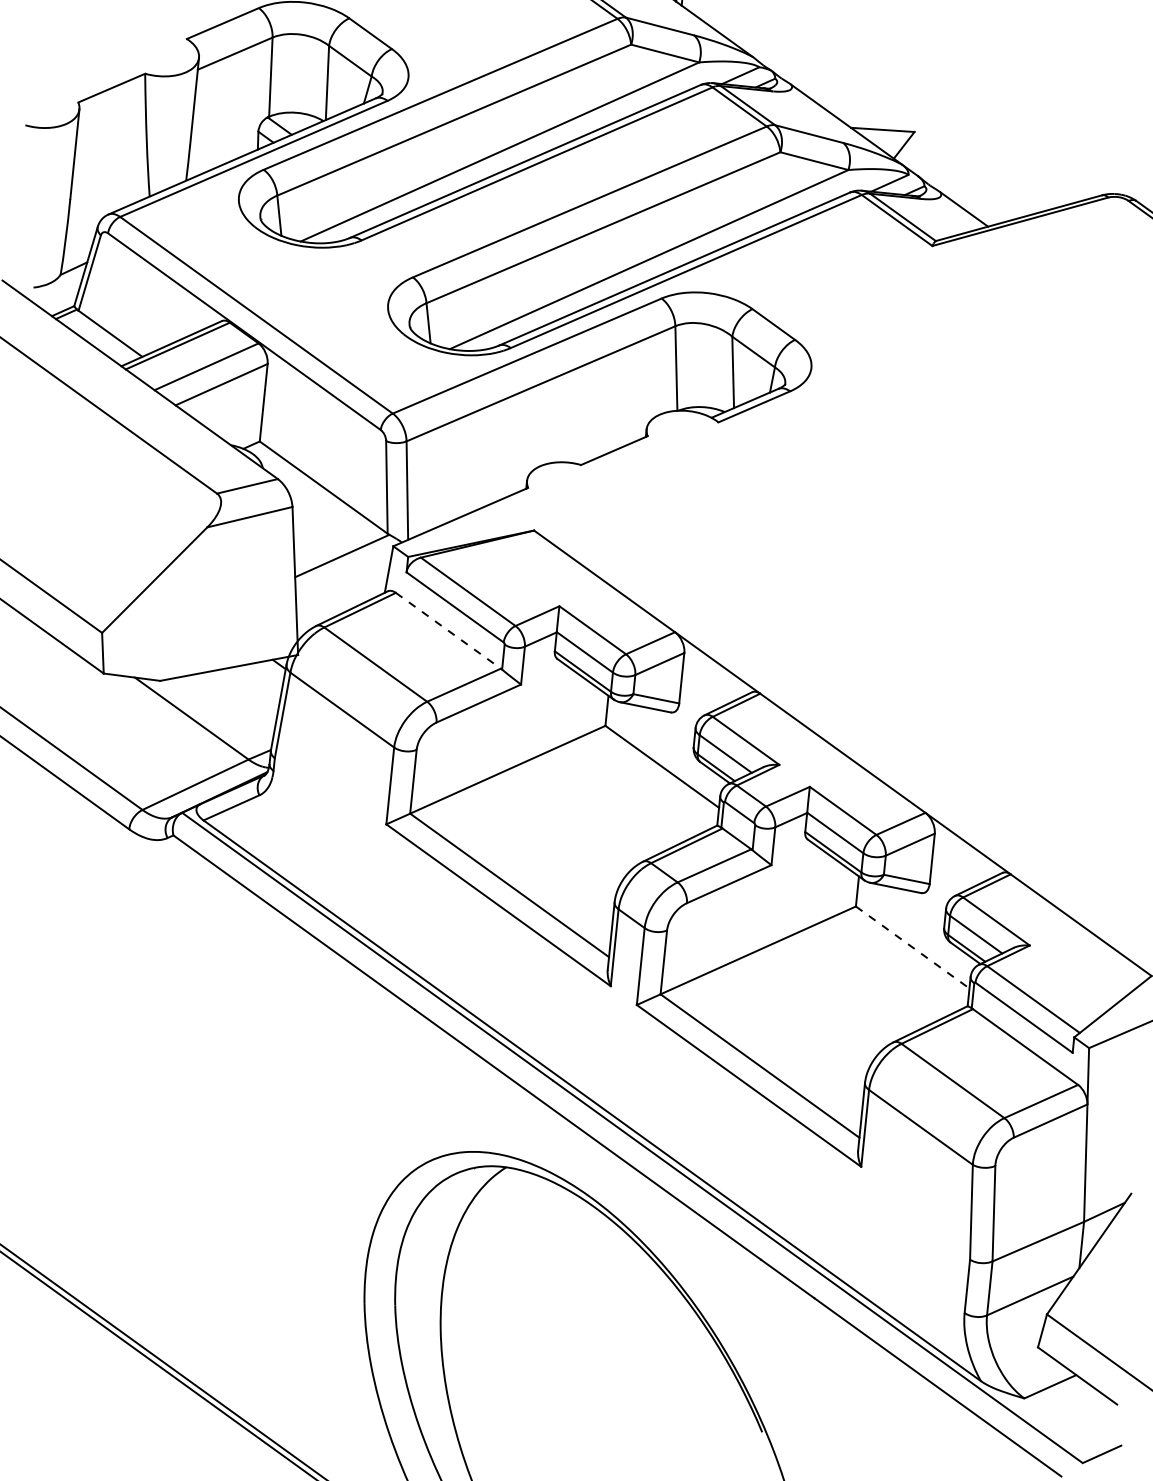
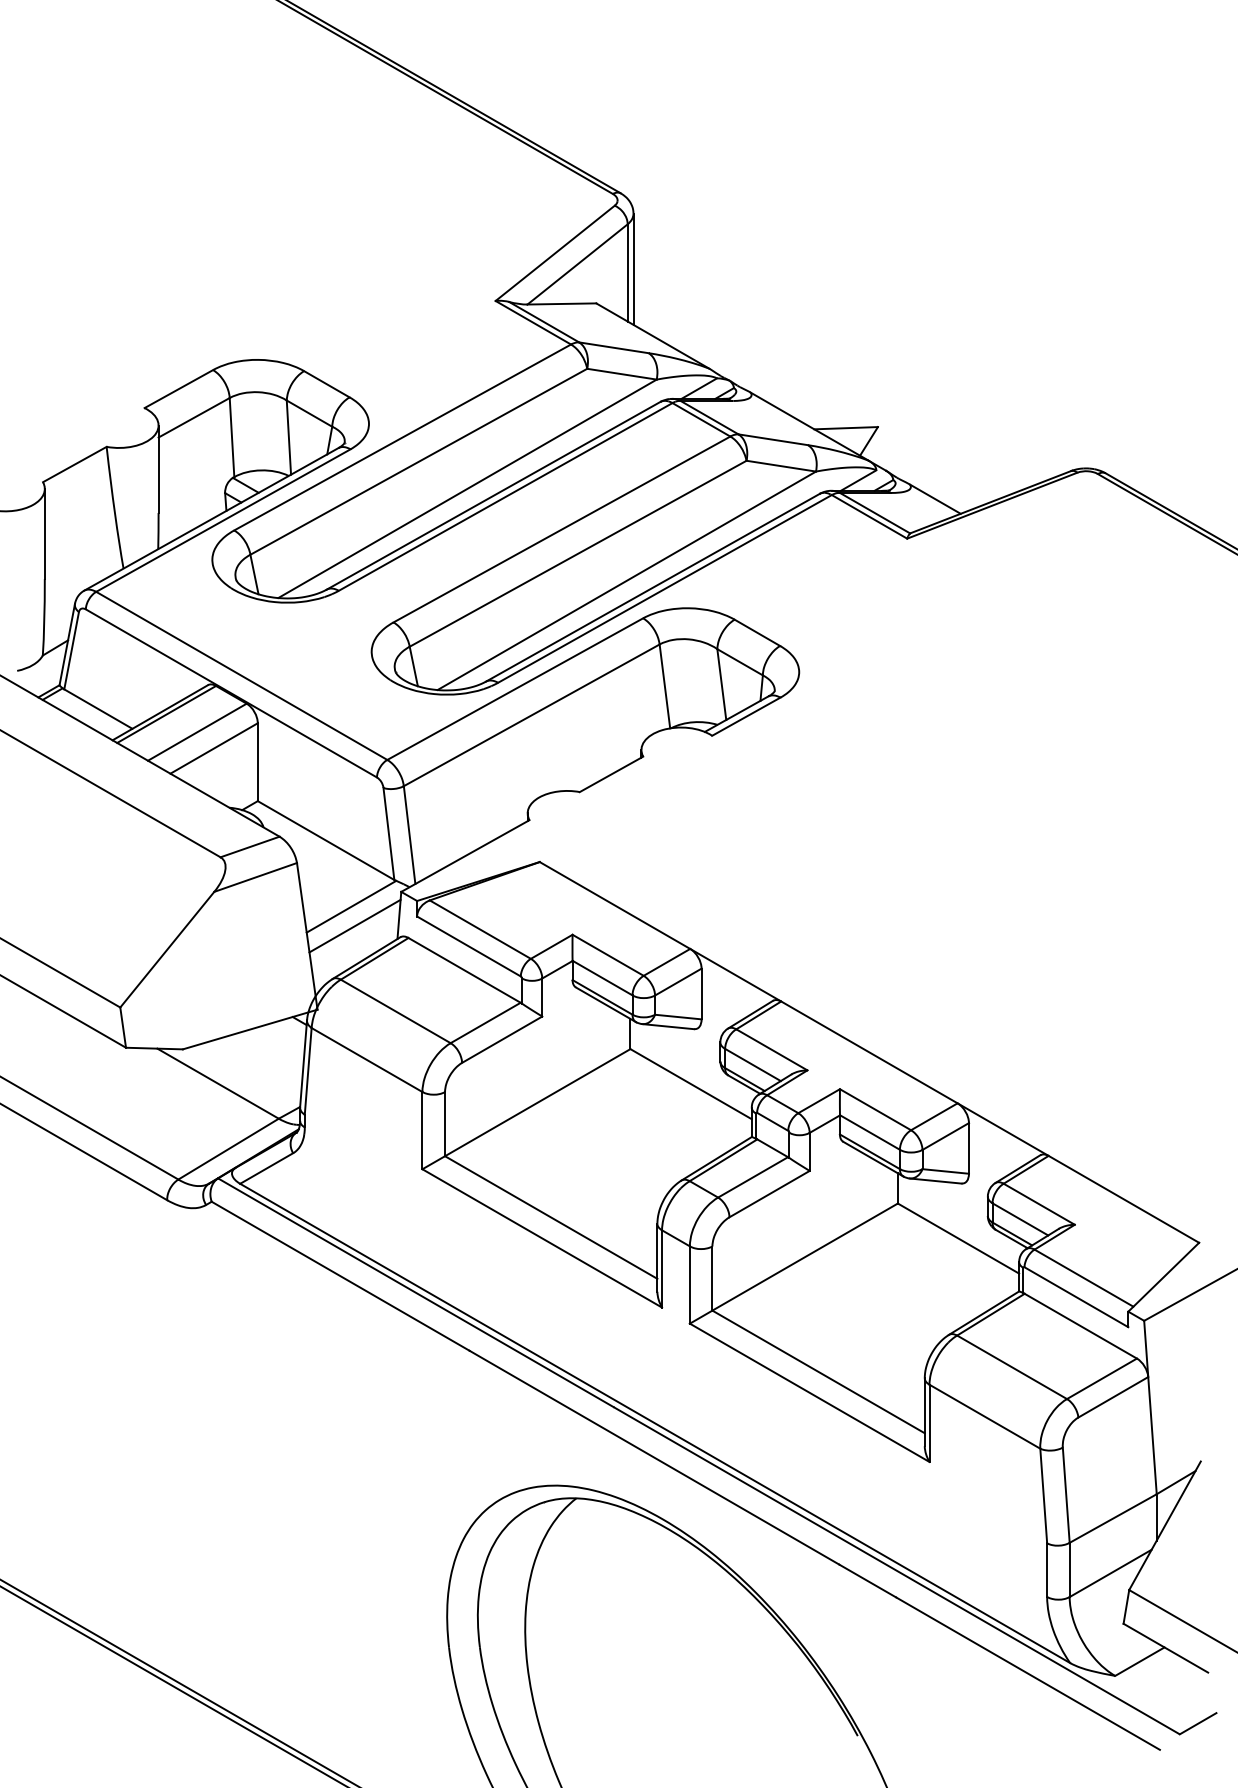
line: (343, 574) -> (354, 925), added
line: (448, 630) -> (464, 970), dashed -> solid
line: (912, 947) -> (958, 1238), dashed -> solid

